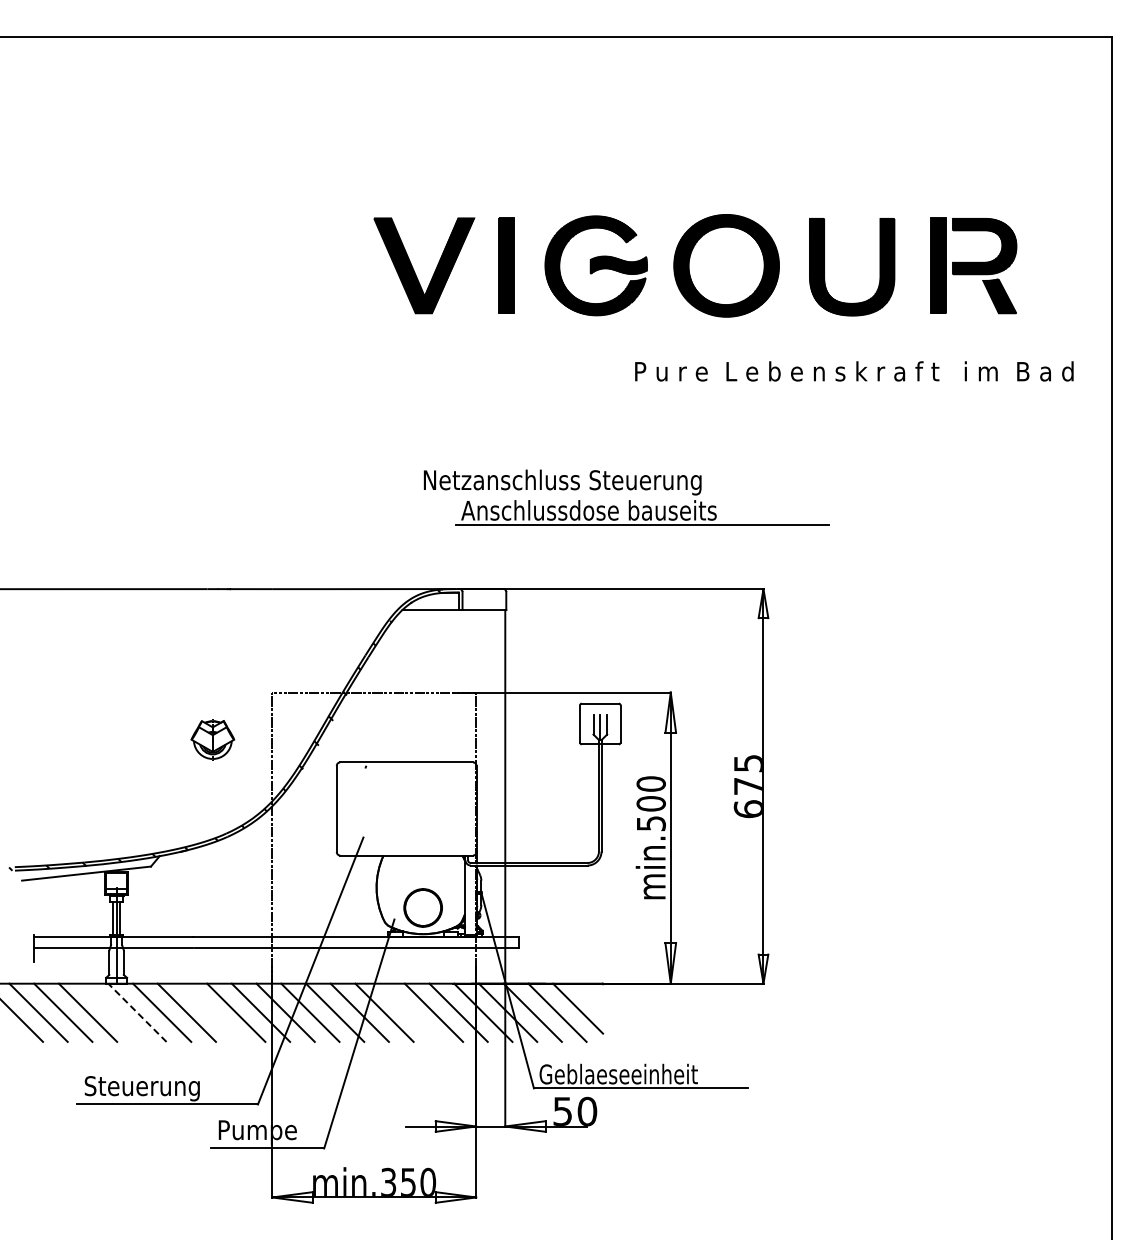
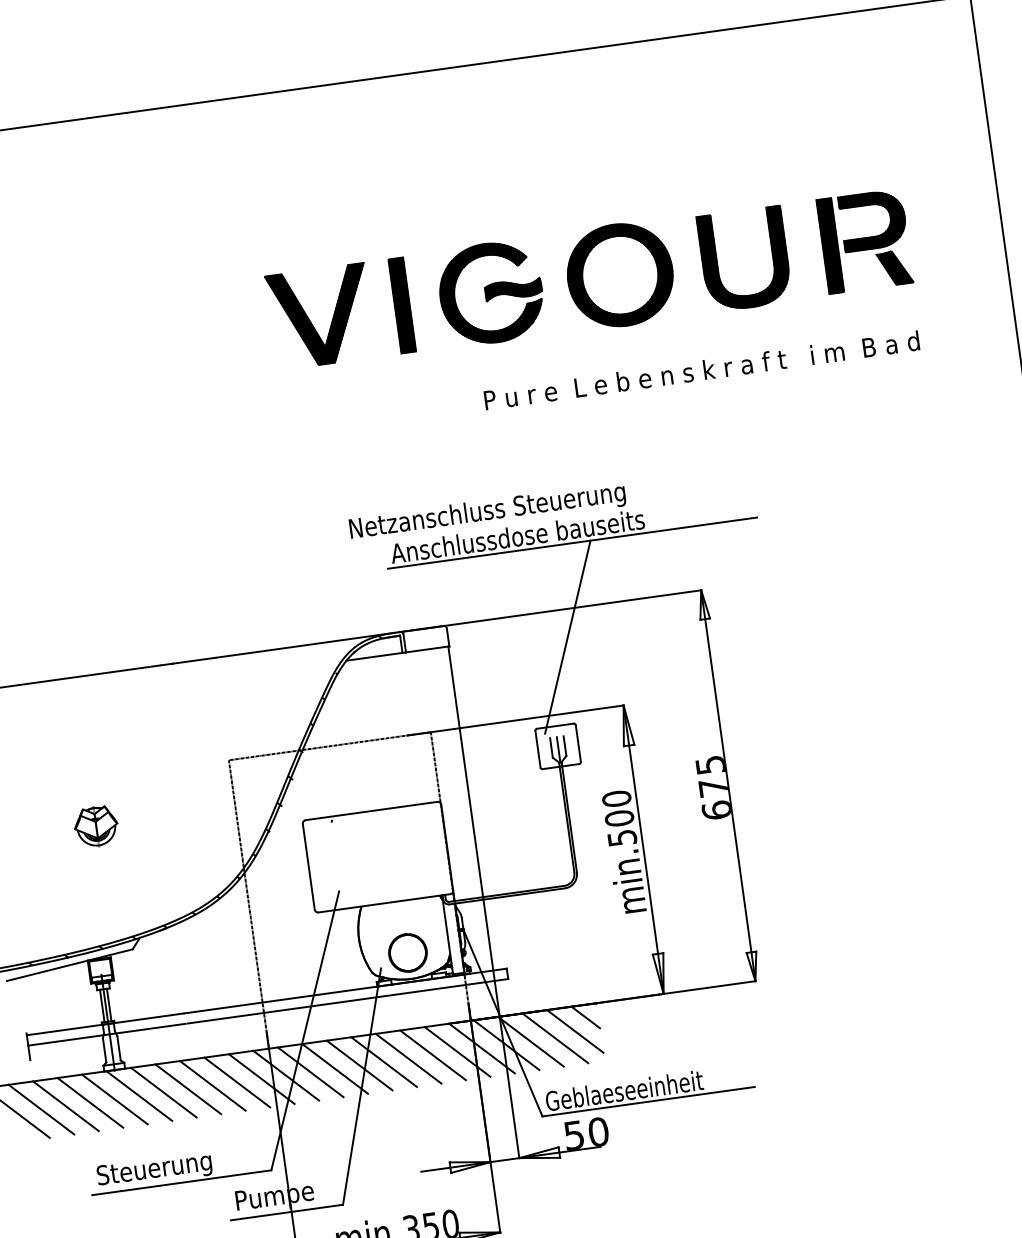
text: (854, 371) -> (702, 370), moved
line: (624, 616) -> (567, 636), added
part: (212, 739) -> (95, 826), moved
line: (590, 995) -> (585, 1016), added
line: (112, 1012) -> (114, 1099), added
line: (137, 1012) -> (139, 1095), dashed -> solid
line: (211, 1012) -> (212, 1085), added
line: (409, 1012) -> (408, 1058), added

